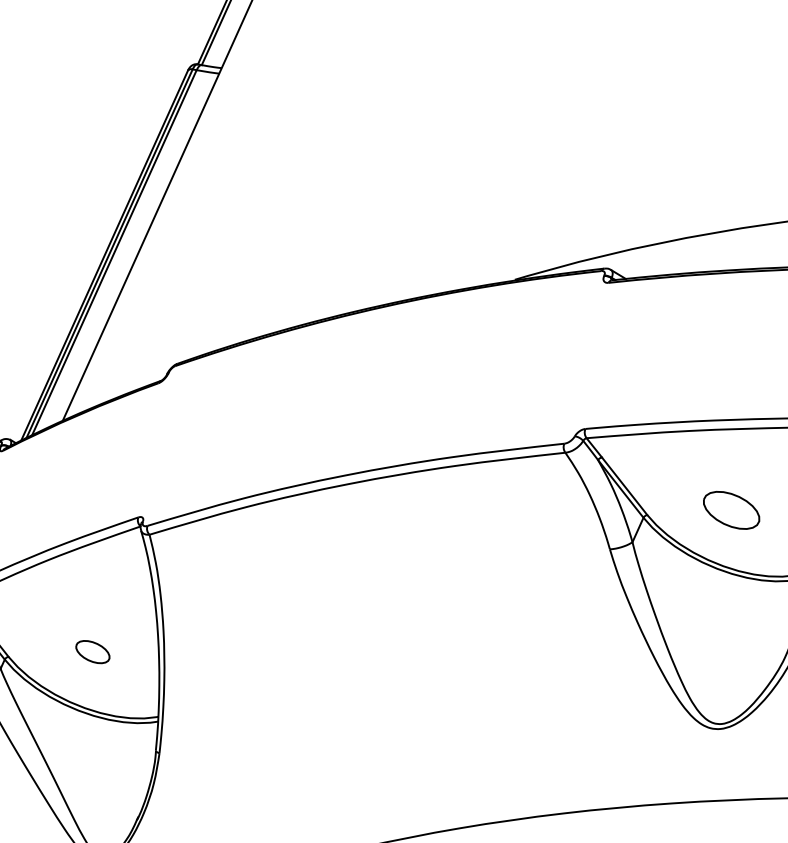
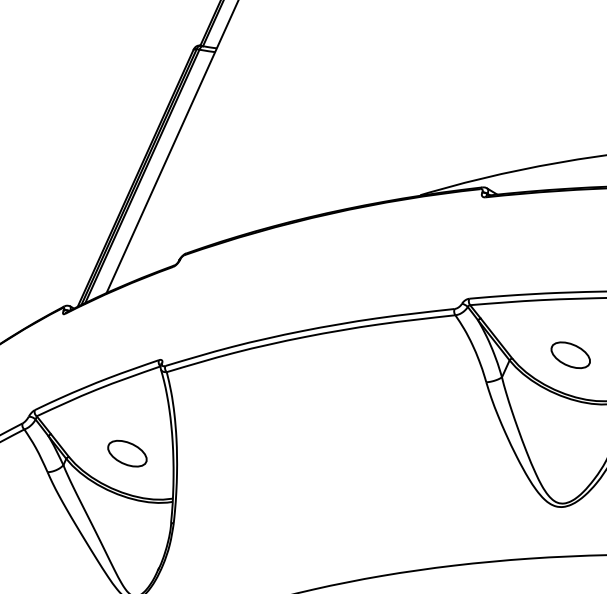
part: (92, 651) -> (127, 453), size x1.67

